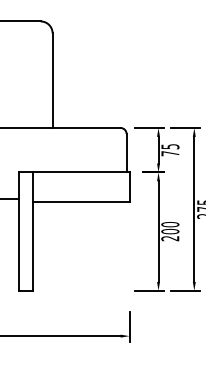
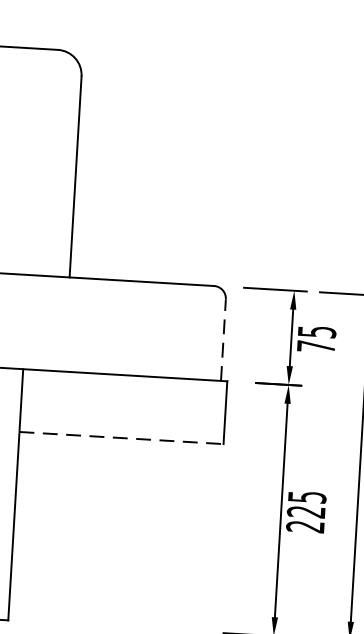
line: (126, 152) -> (223, 338), solid -> dashed
line: (81, 202) -> (121, 439), solid -> dashed
text: (170, 228) -> (307, 505), 200 -> 225

